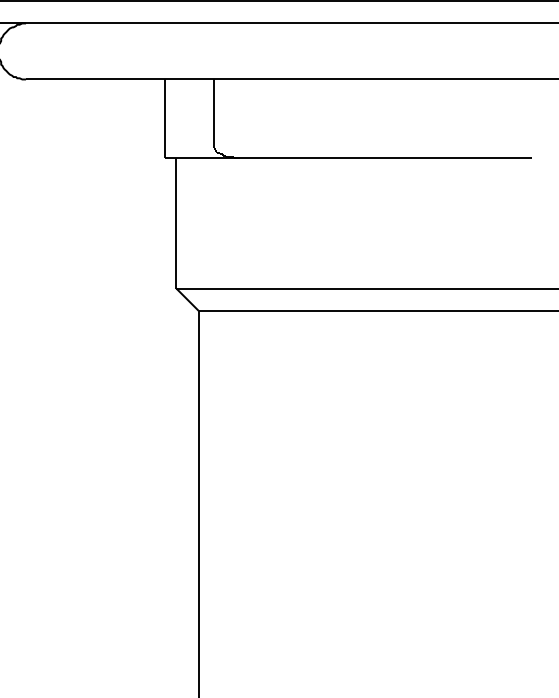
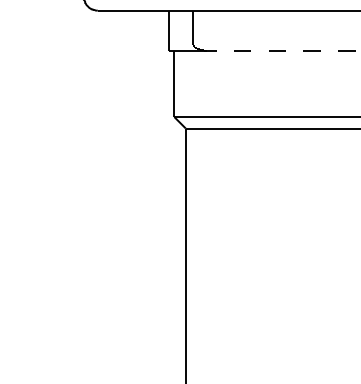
line: (384, 157) -> (280, 50), solid -> dashed

